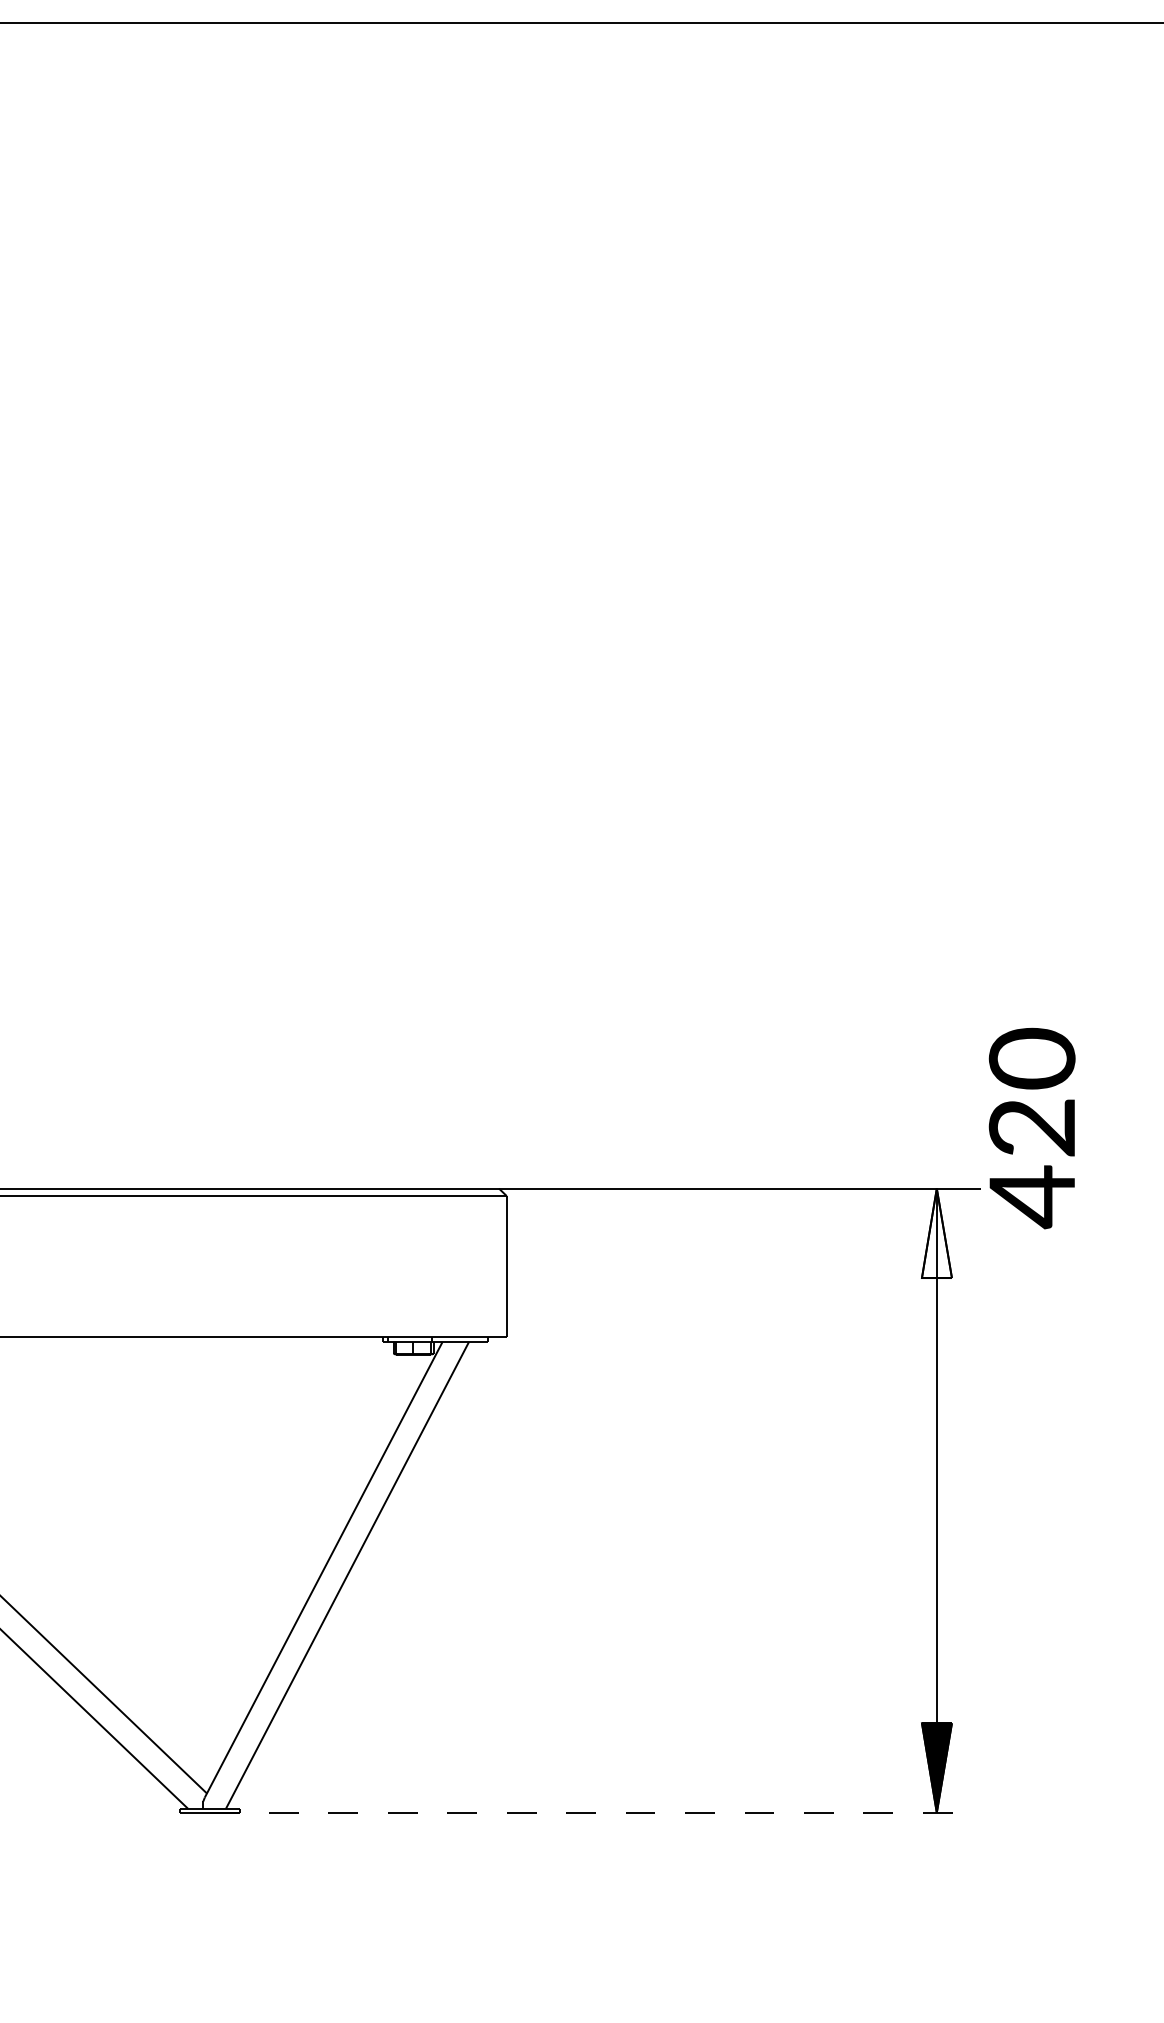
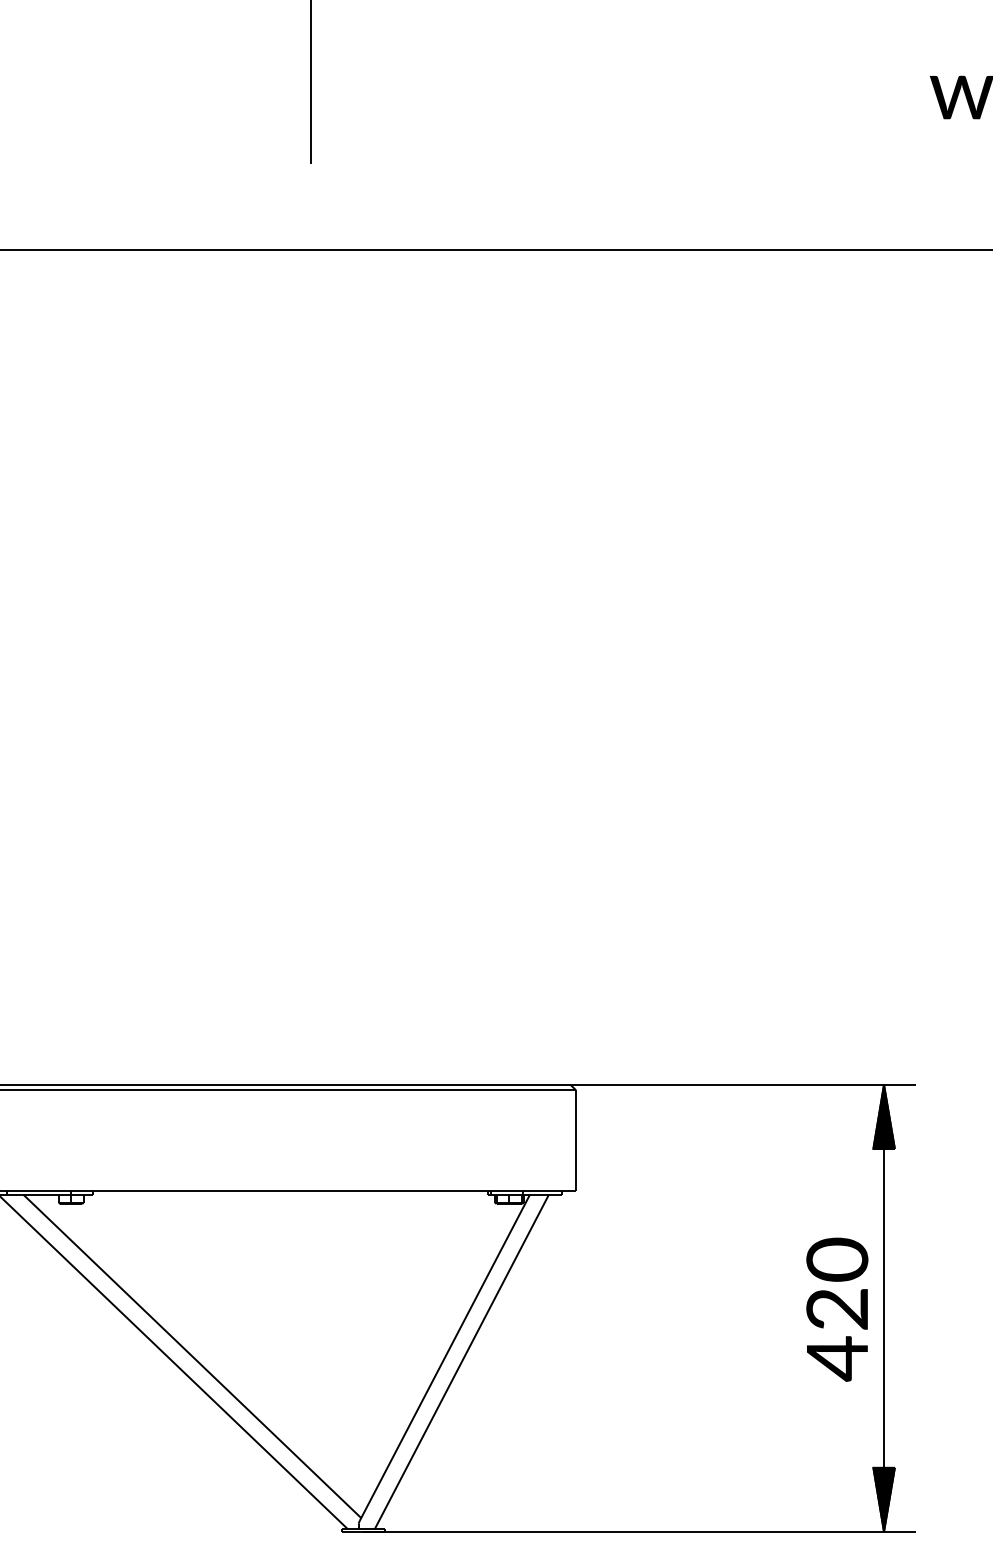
text: (1032, 1128) -> (837, 1309), moved
fill: (936, 1232) -> (883, 1116), added
line: (595, 1812) -> (639, 1531), dashed -> solid

